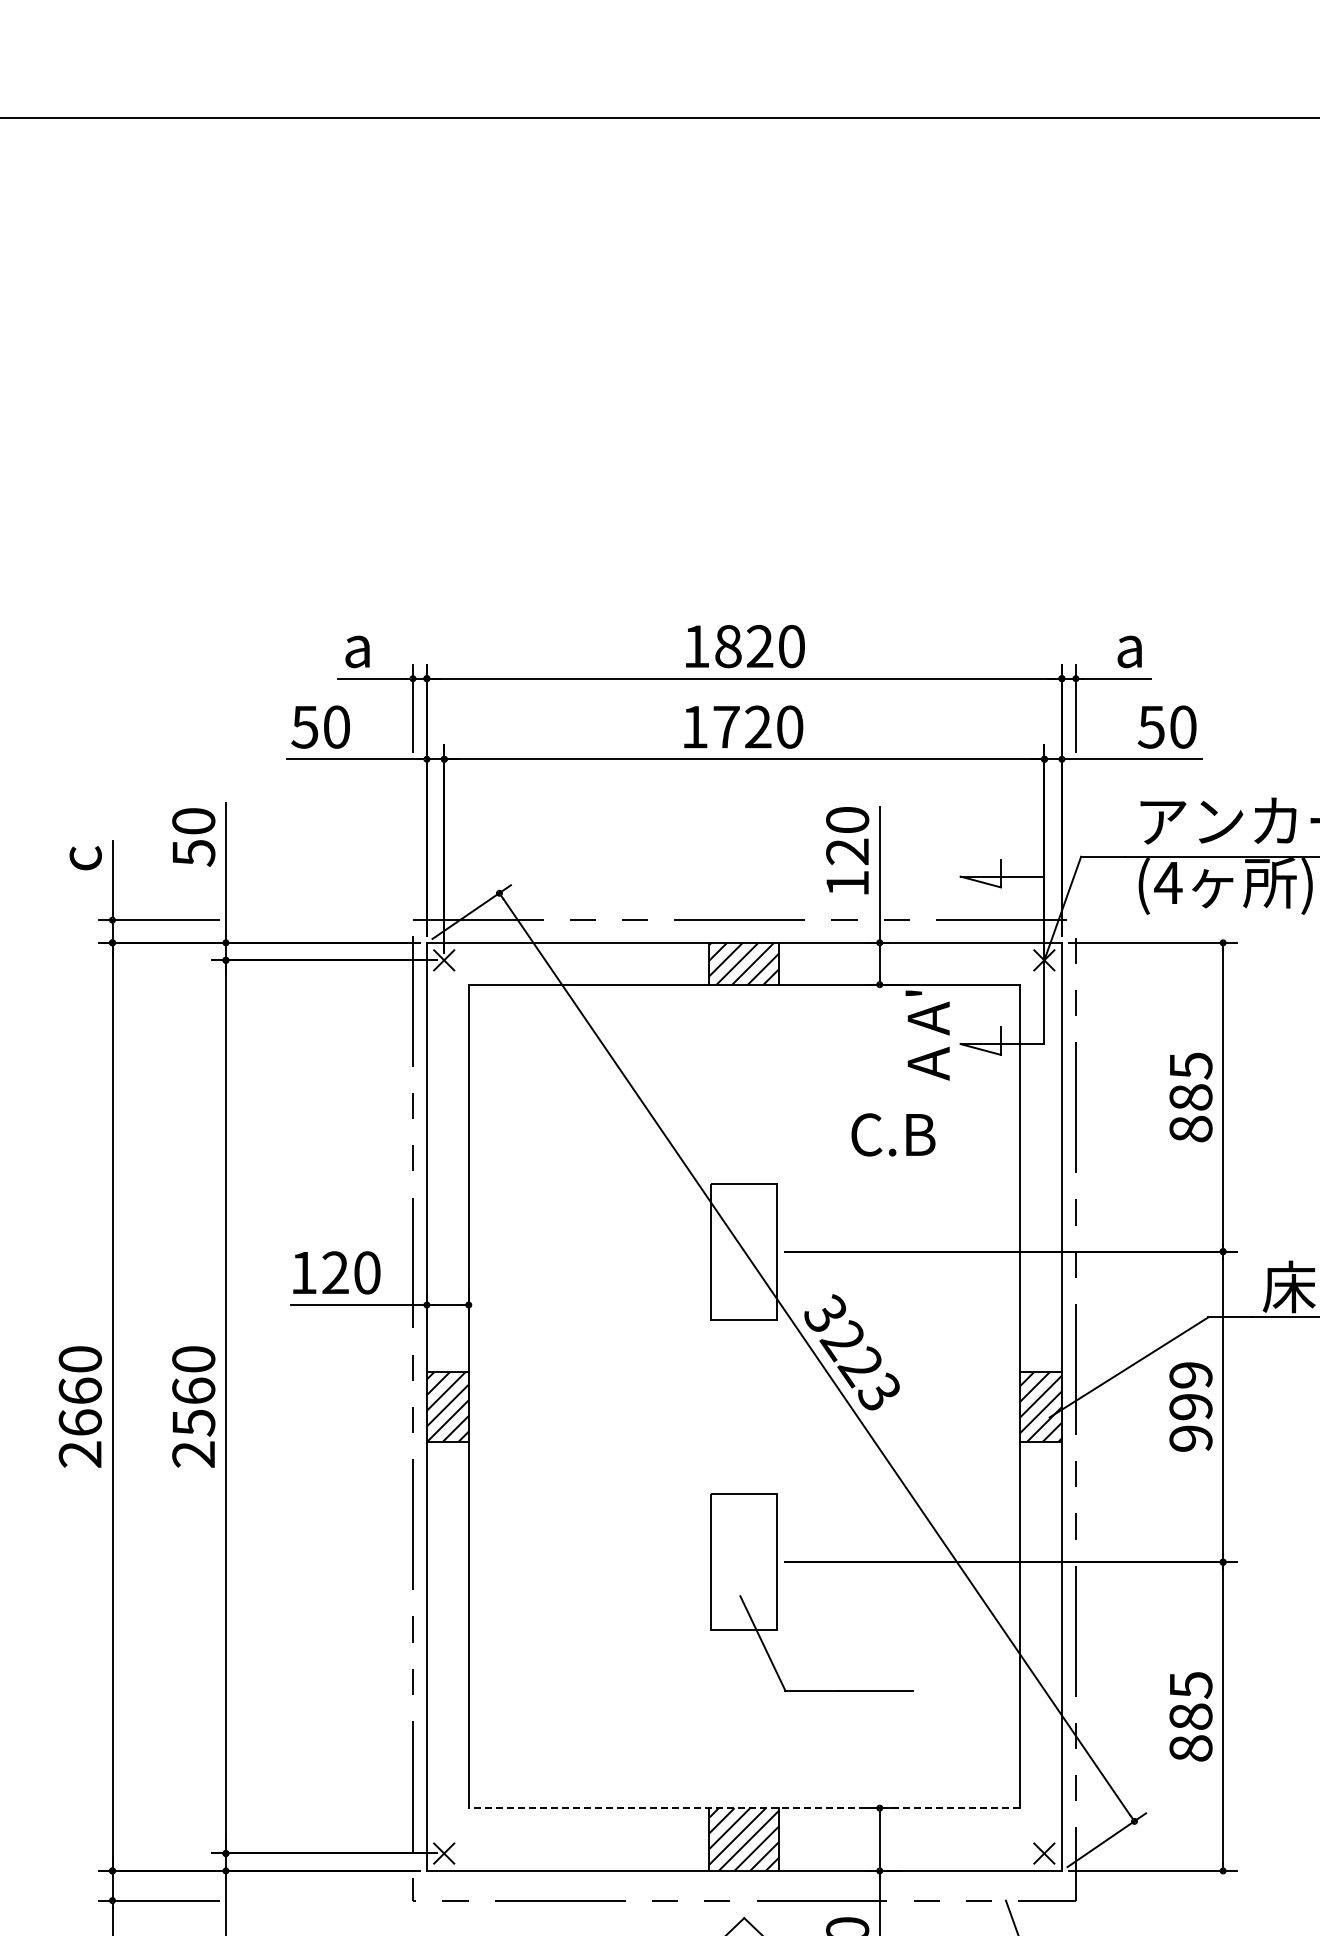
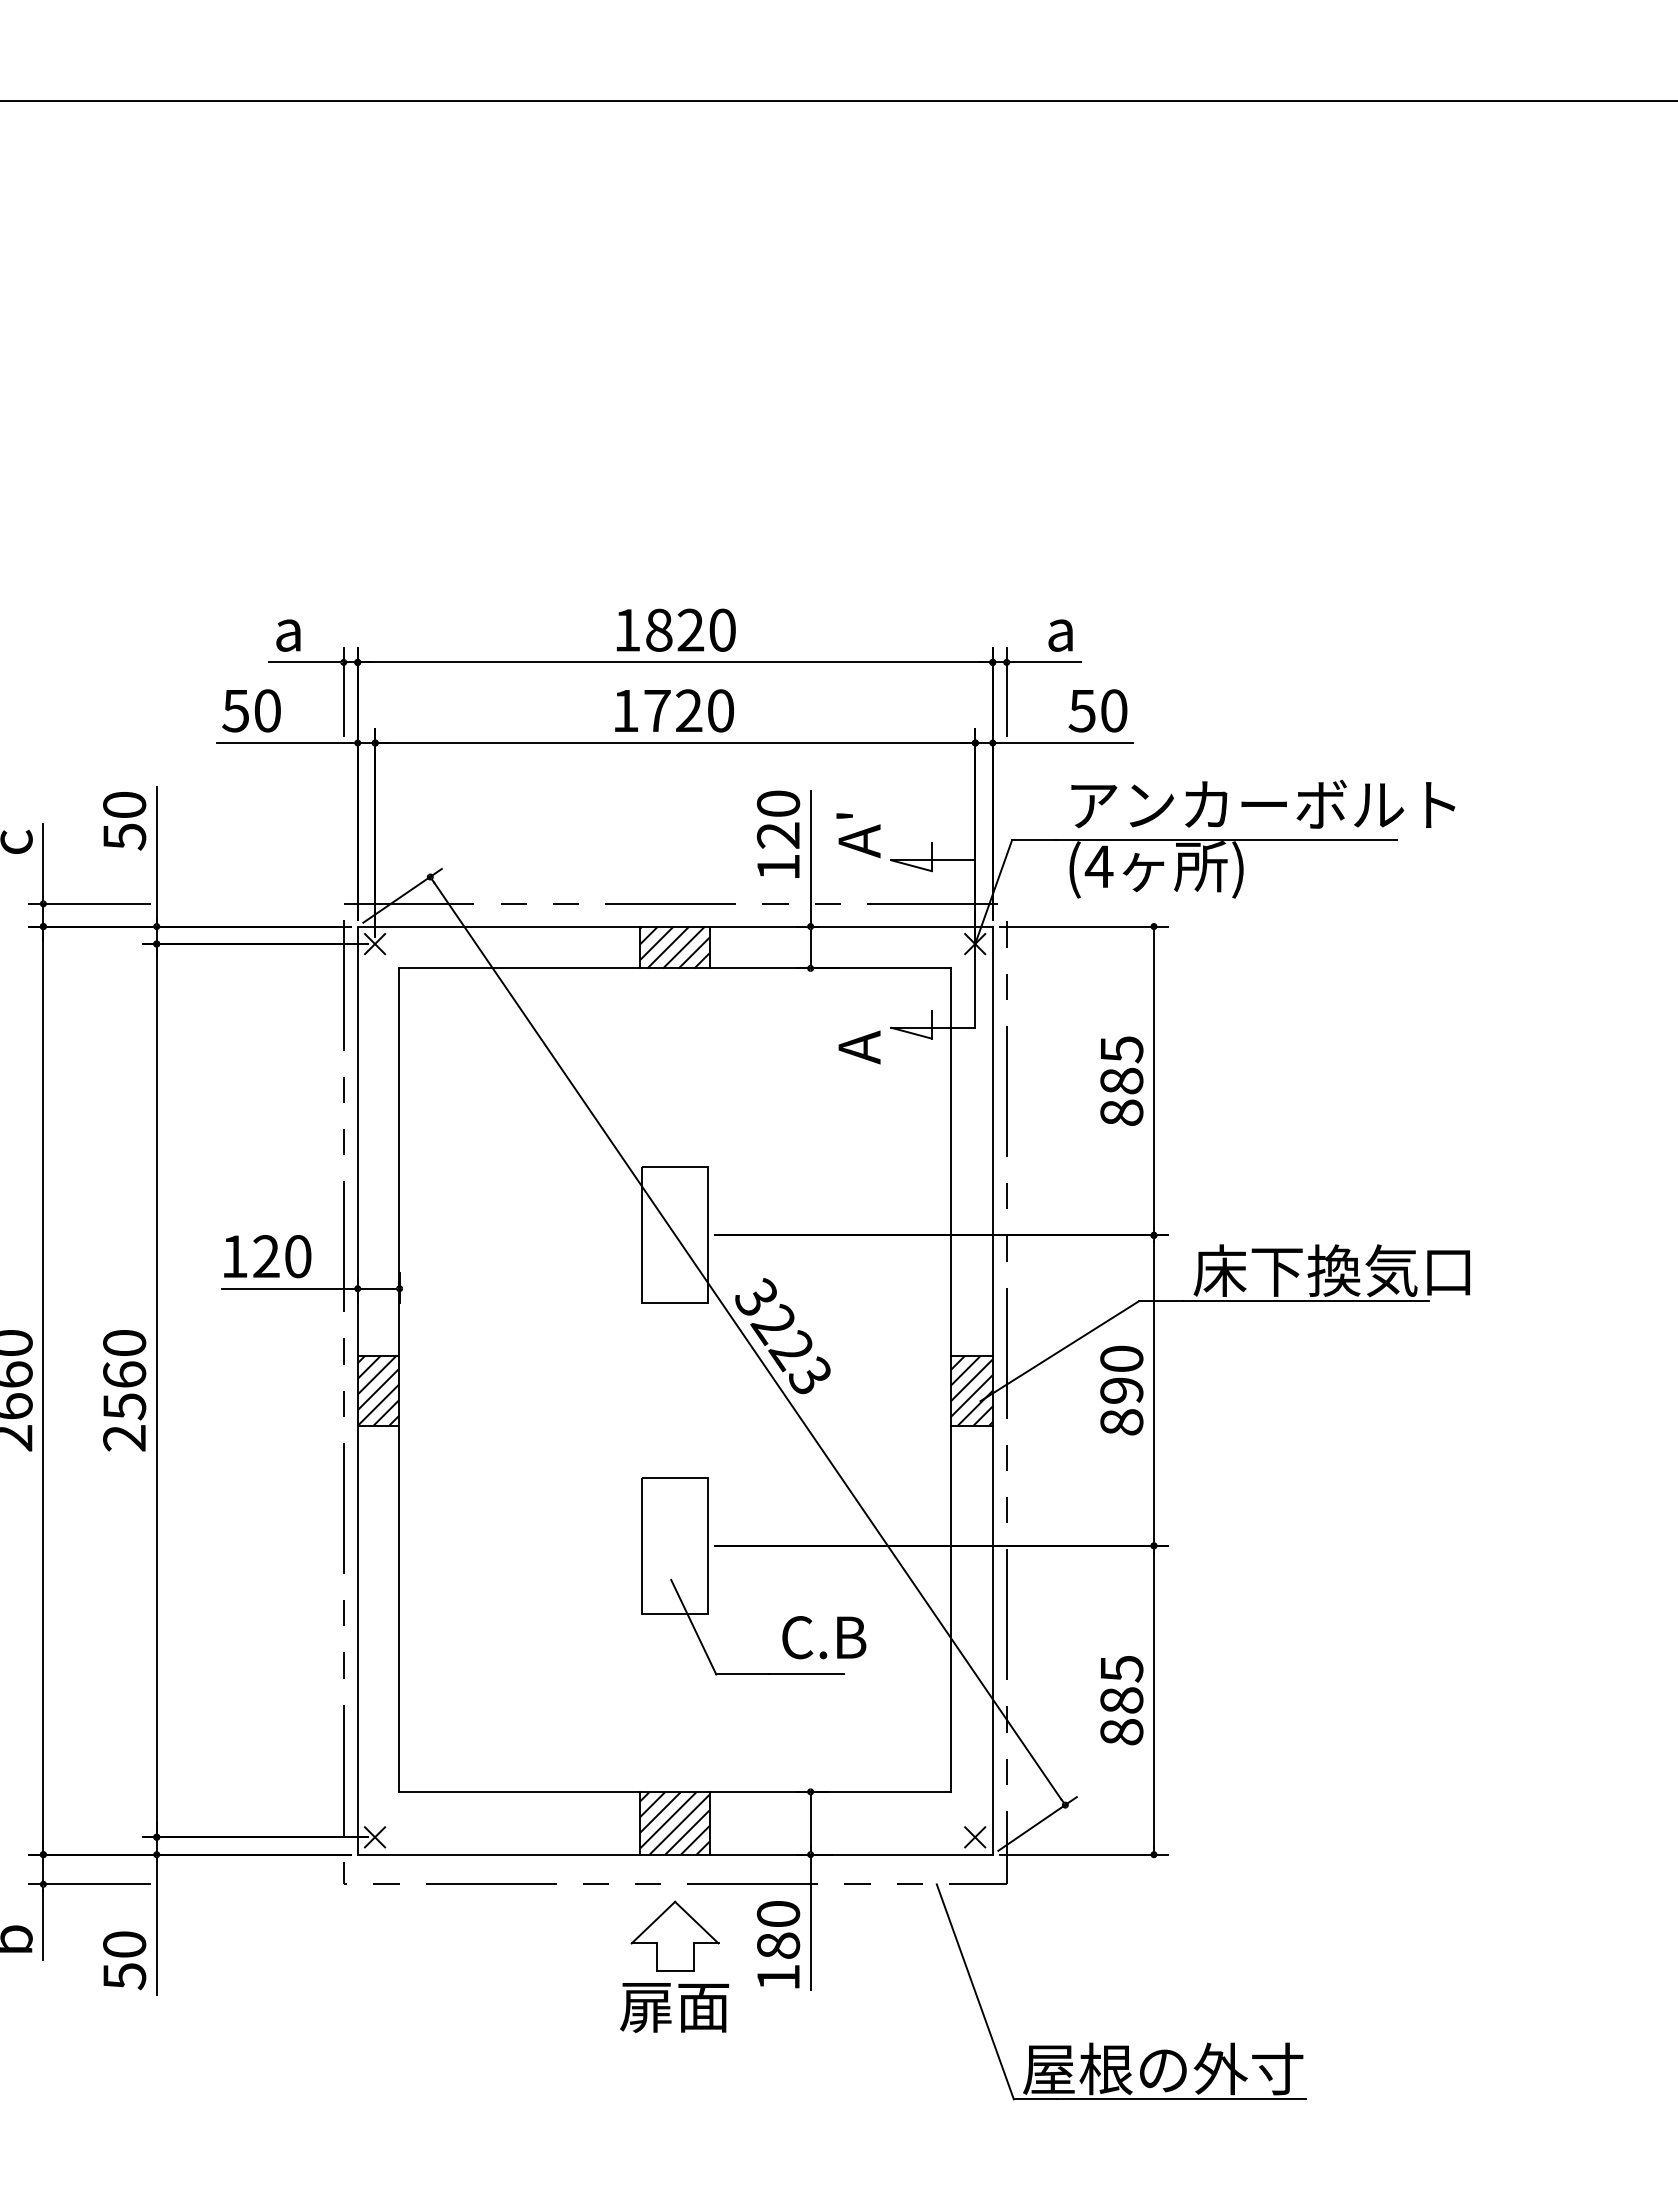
text: (927, 1012) -> (858, 835), moved
text: (893, 1134) -> (824, 1637), moved
text: (1190, 1406) -> (1121, 1390), 999 -> 890
line: (744, 1807) -> (675, 1791), dashed -> solid

